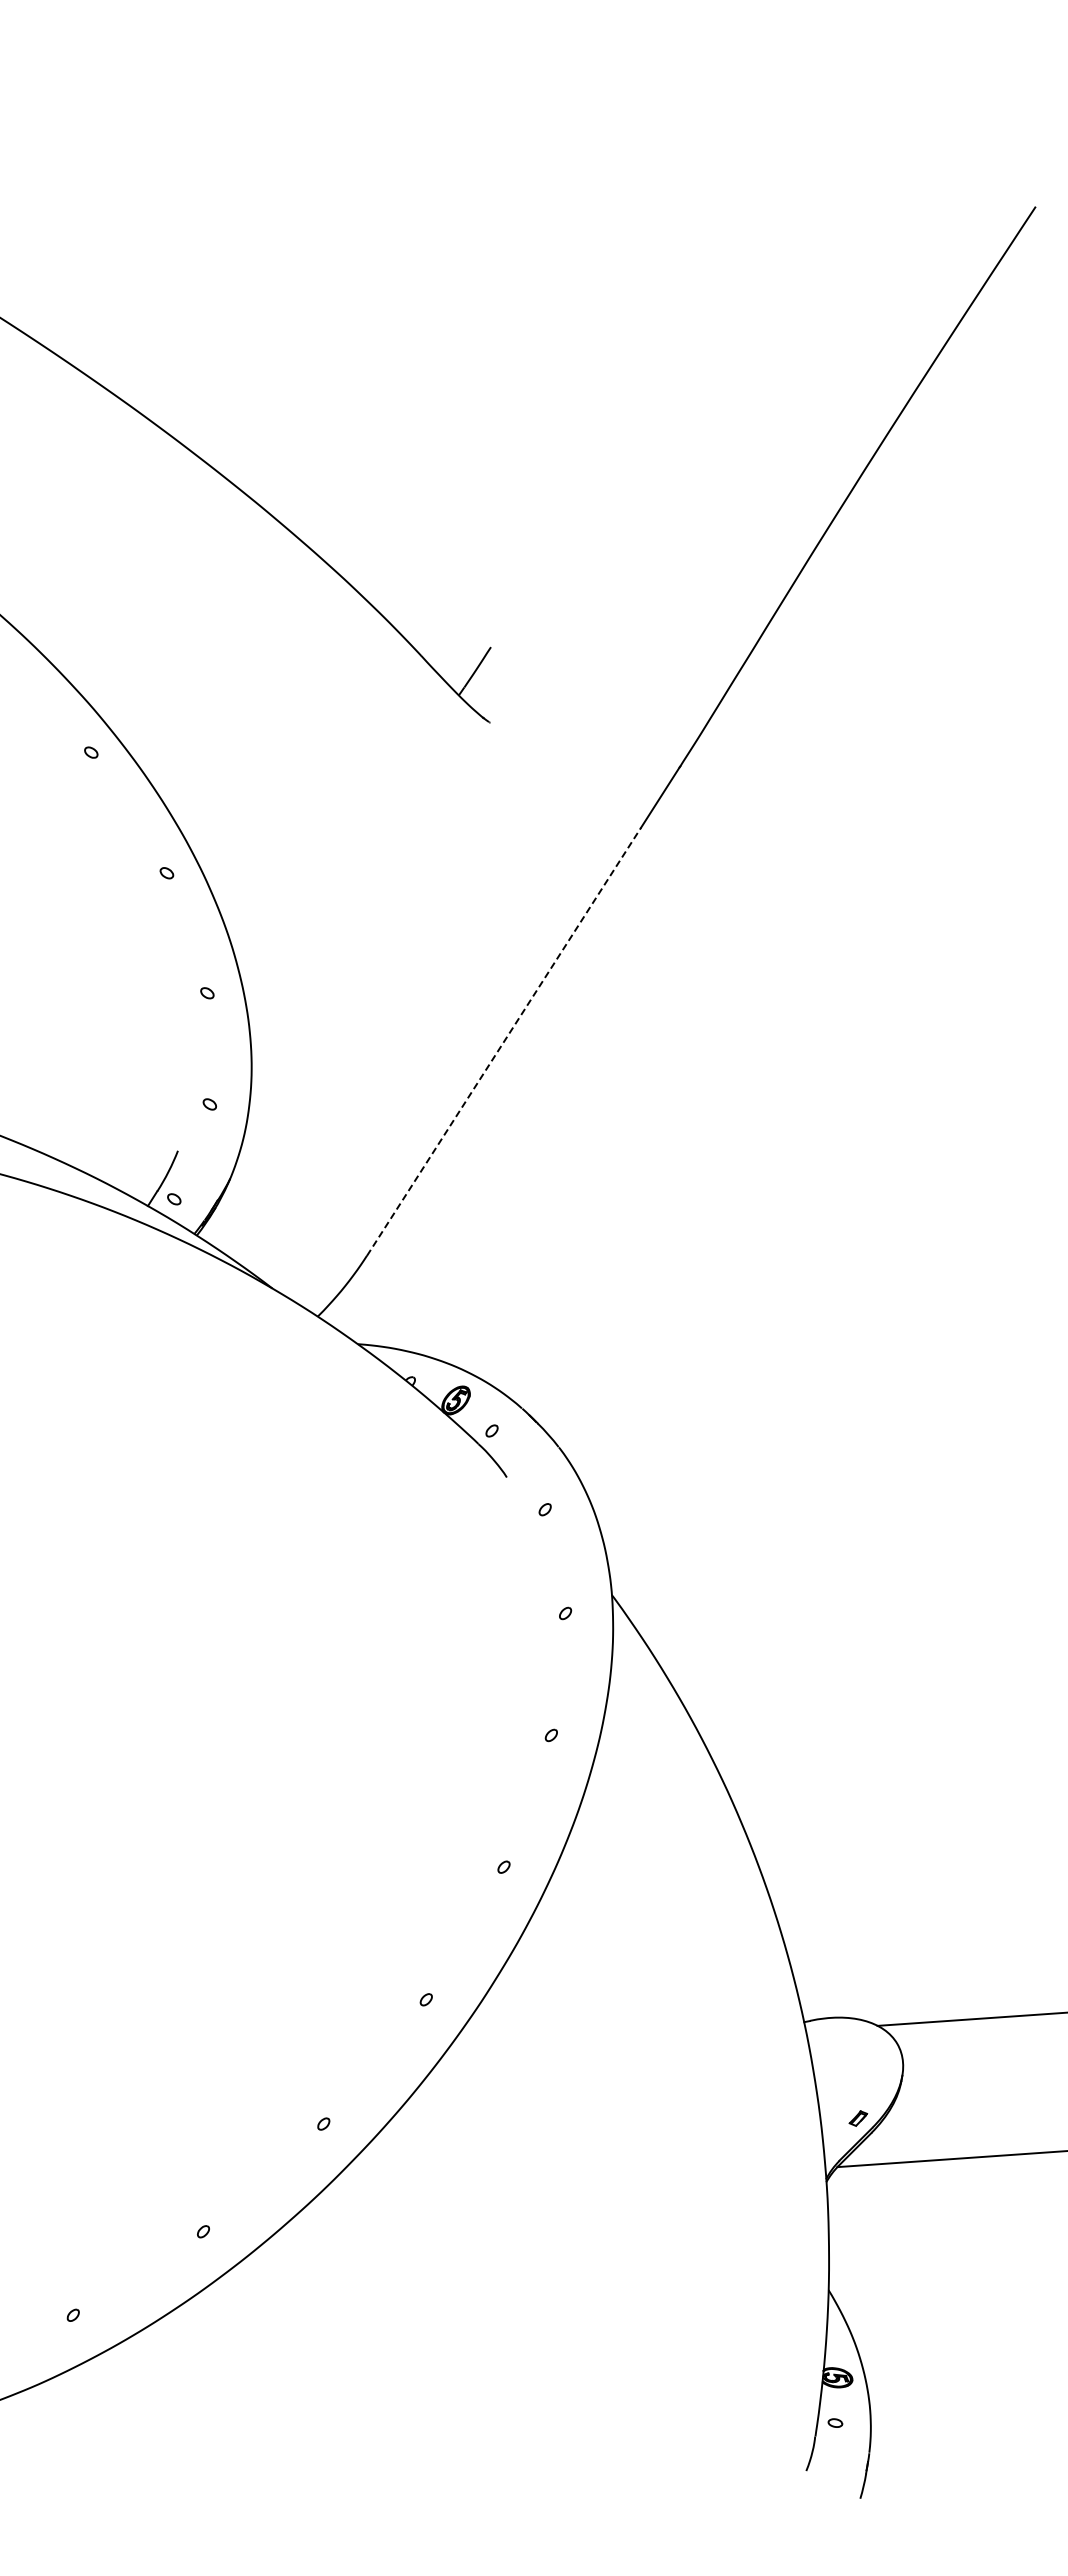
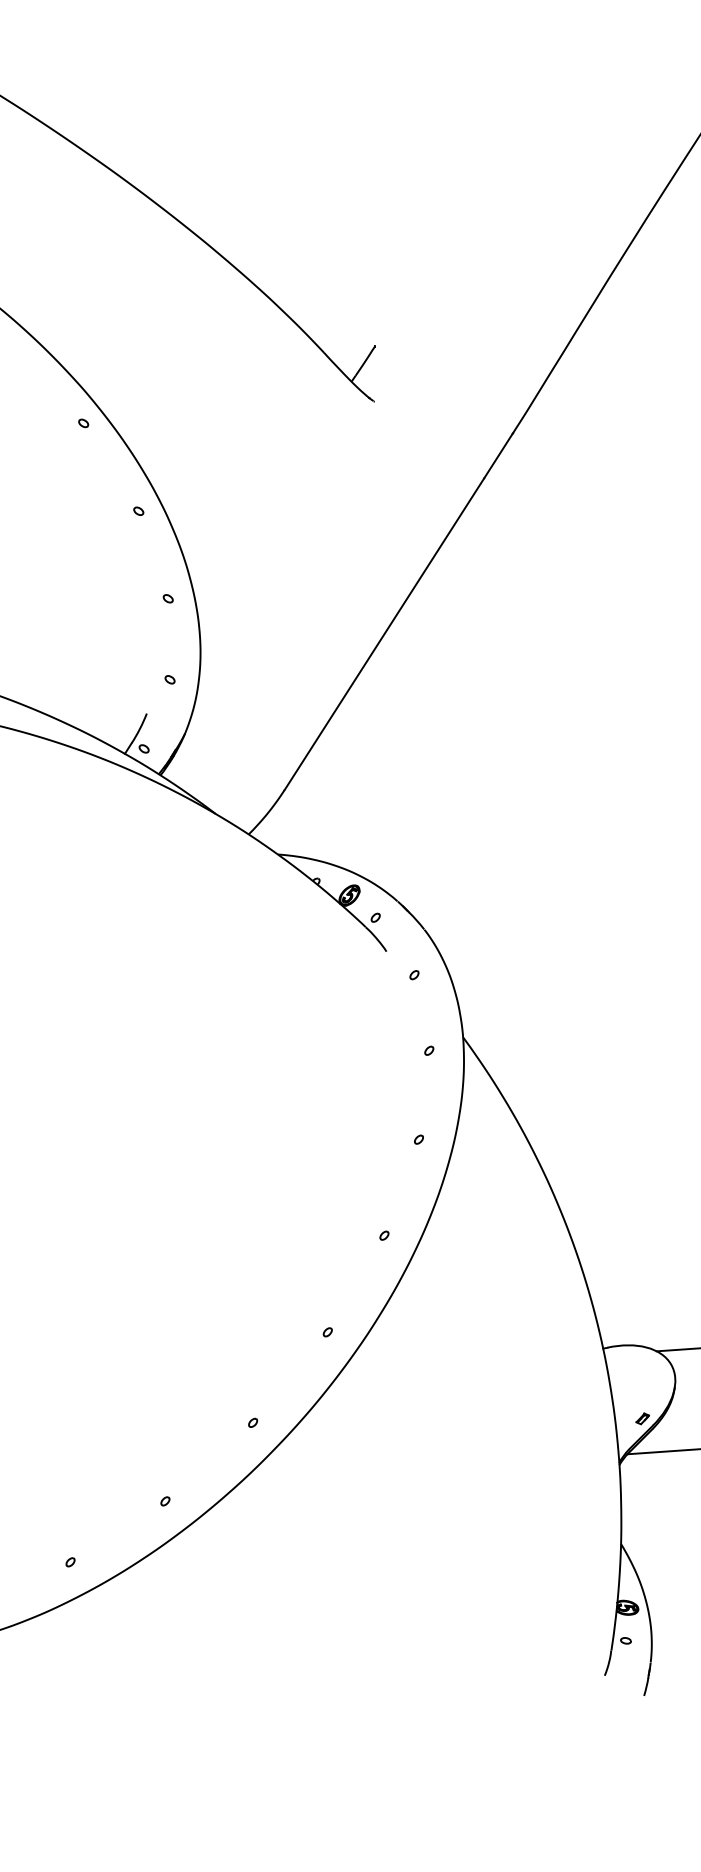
line: (504, 1041) -> (384, 633), dashed -> solid

